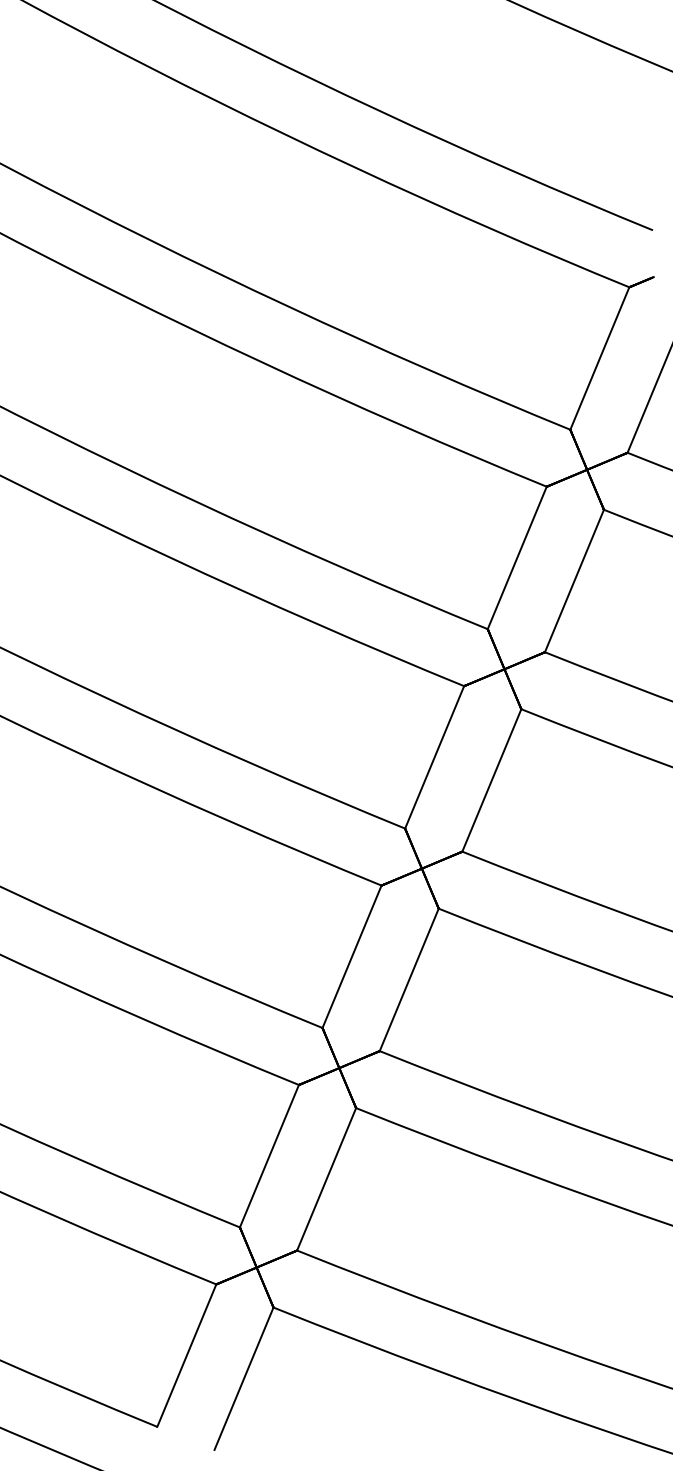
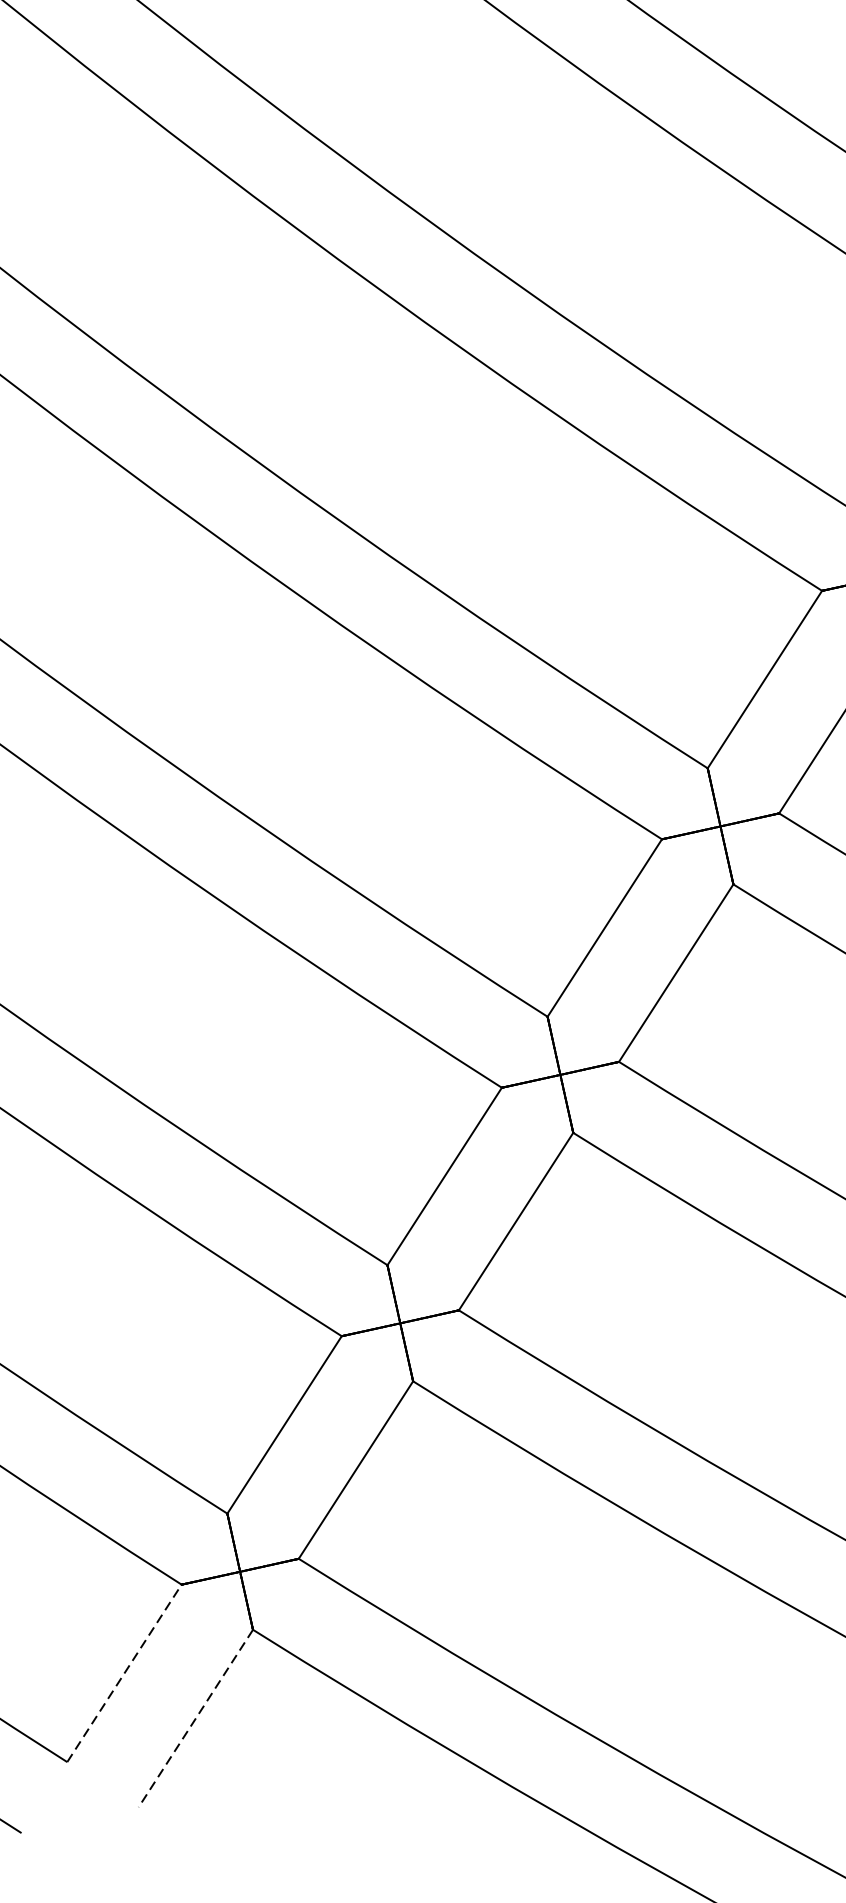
line: (187, 1355) -> (125, 1673), solid -> dashed
line: (243, 1379) -> (194, 1719), solid -> dashed

